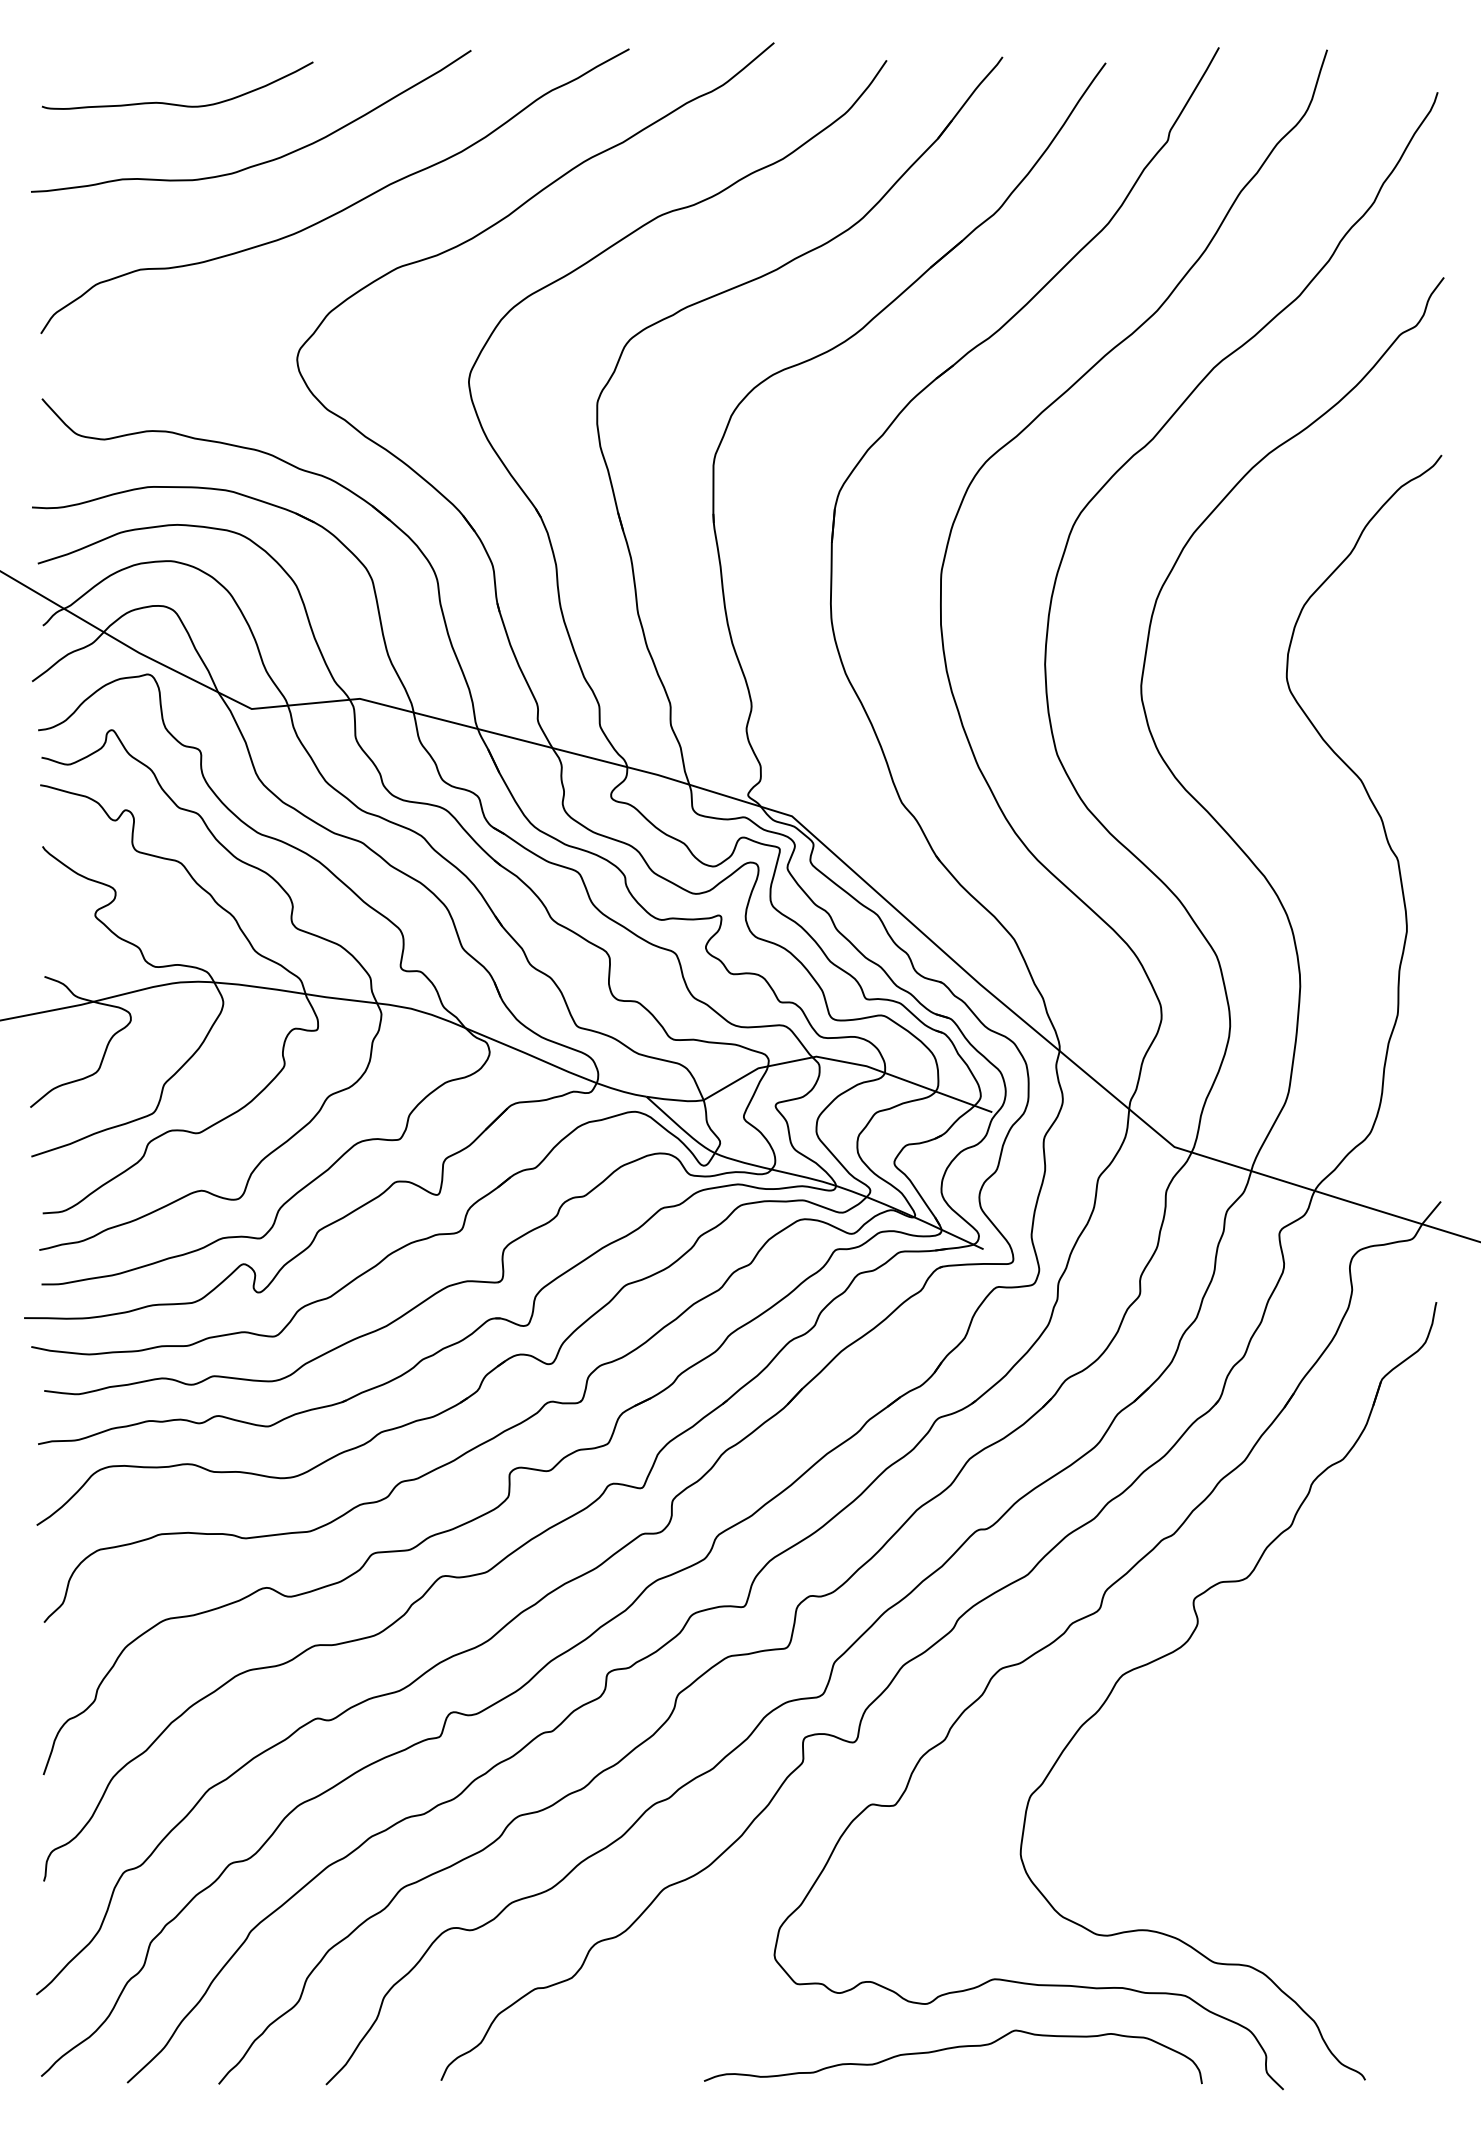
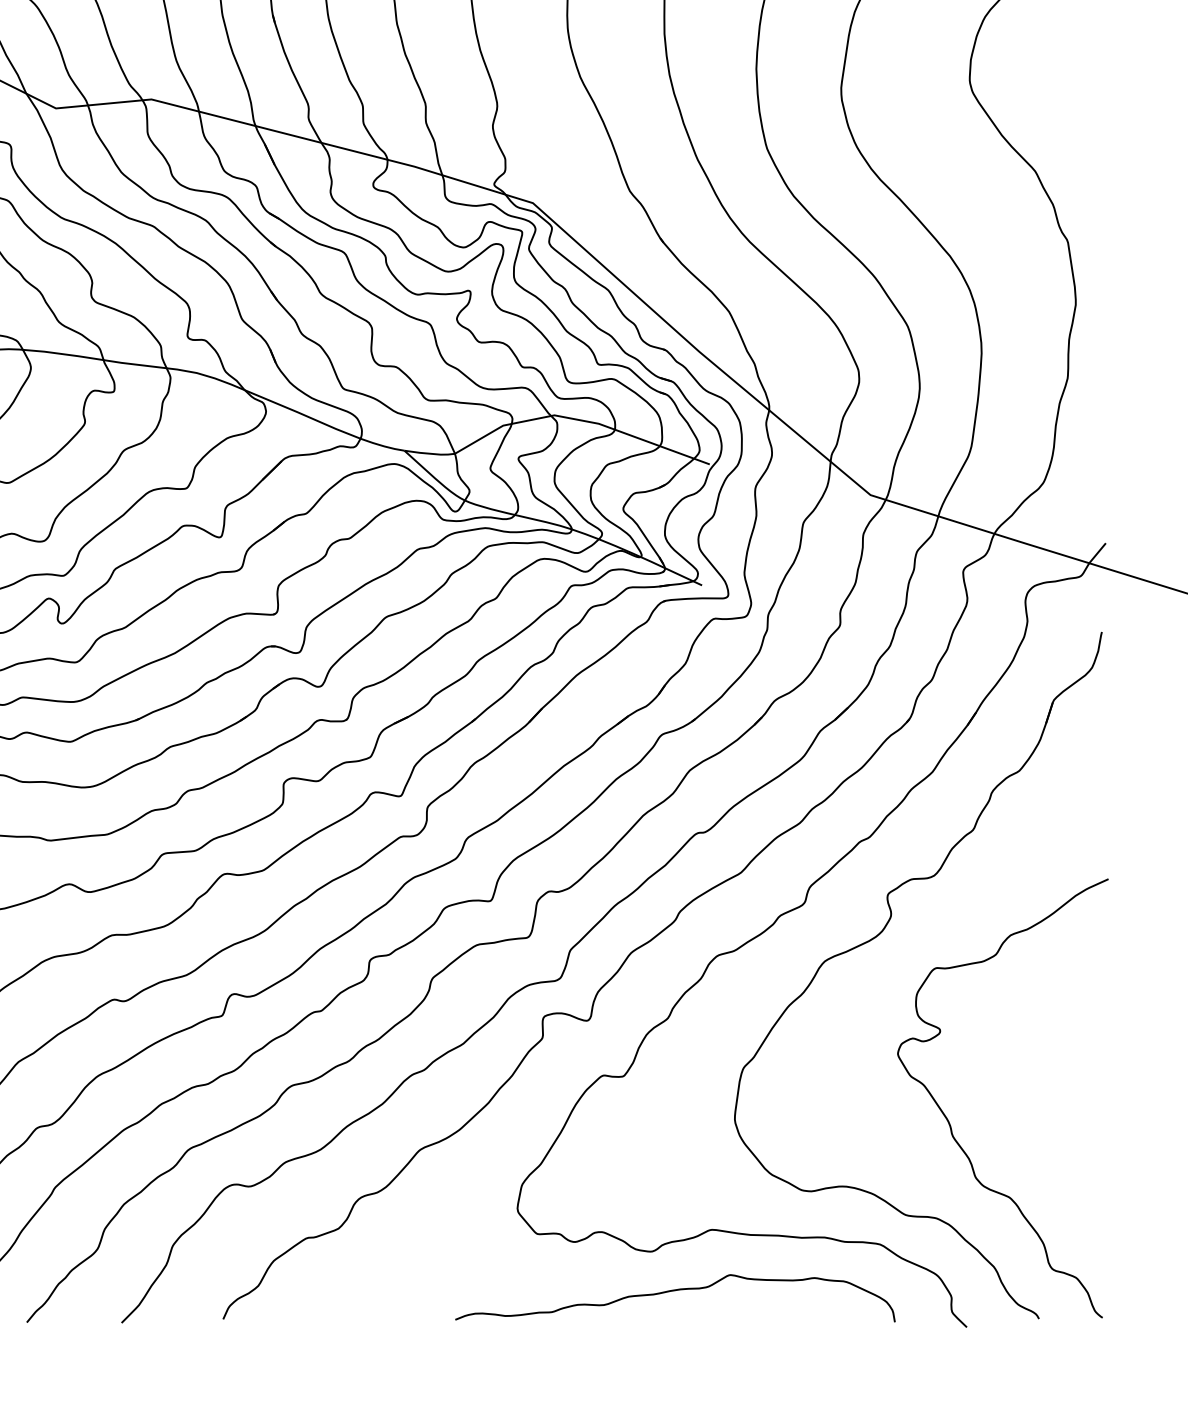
curve: (1265, 1860) -> (950, 1124), added

